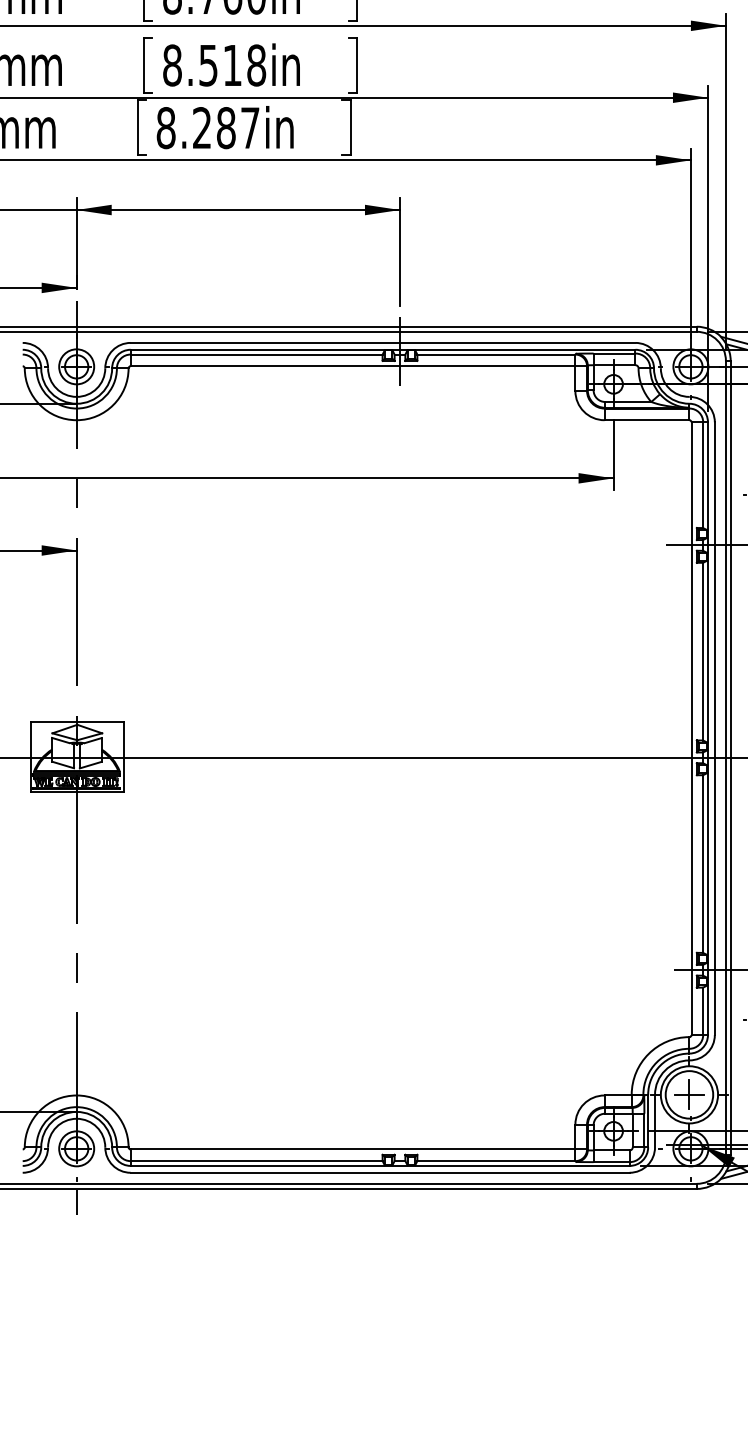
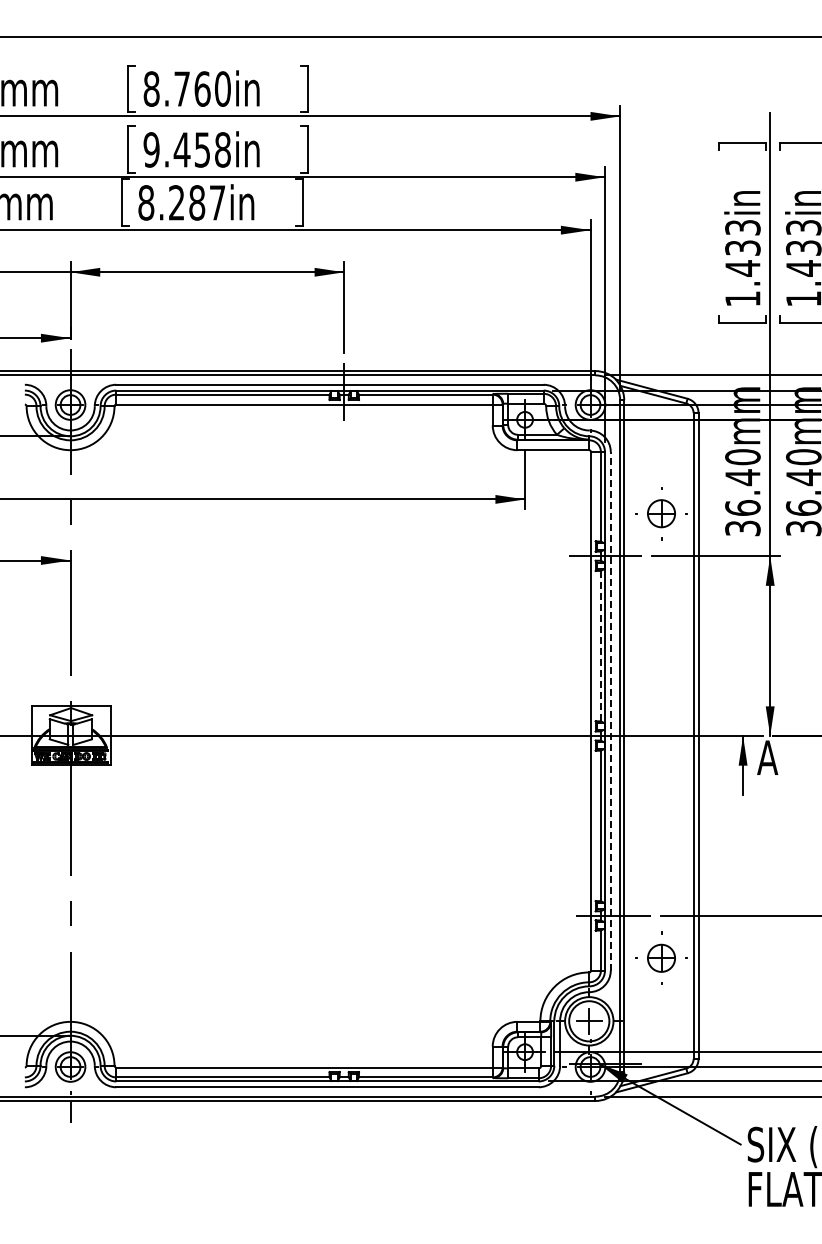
text: (201, 64) -> (176, 149), 8.518in -> 9.458in
line: (702, 652) -> (600, 646), solid -> dashed
line: (714, 727) -> (610, 710), solid -> dashed

